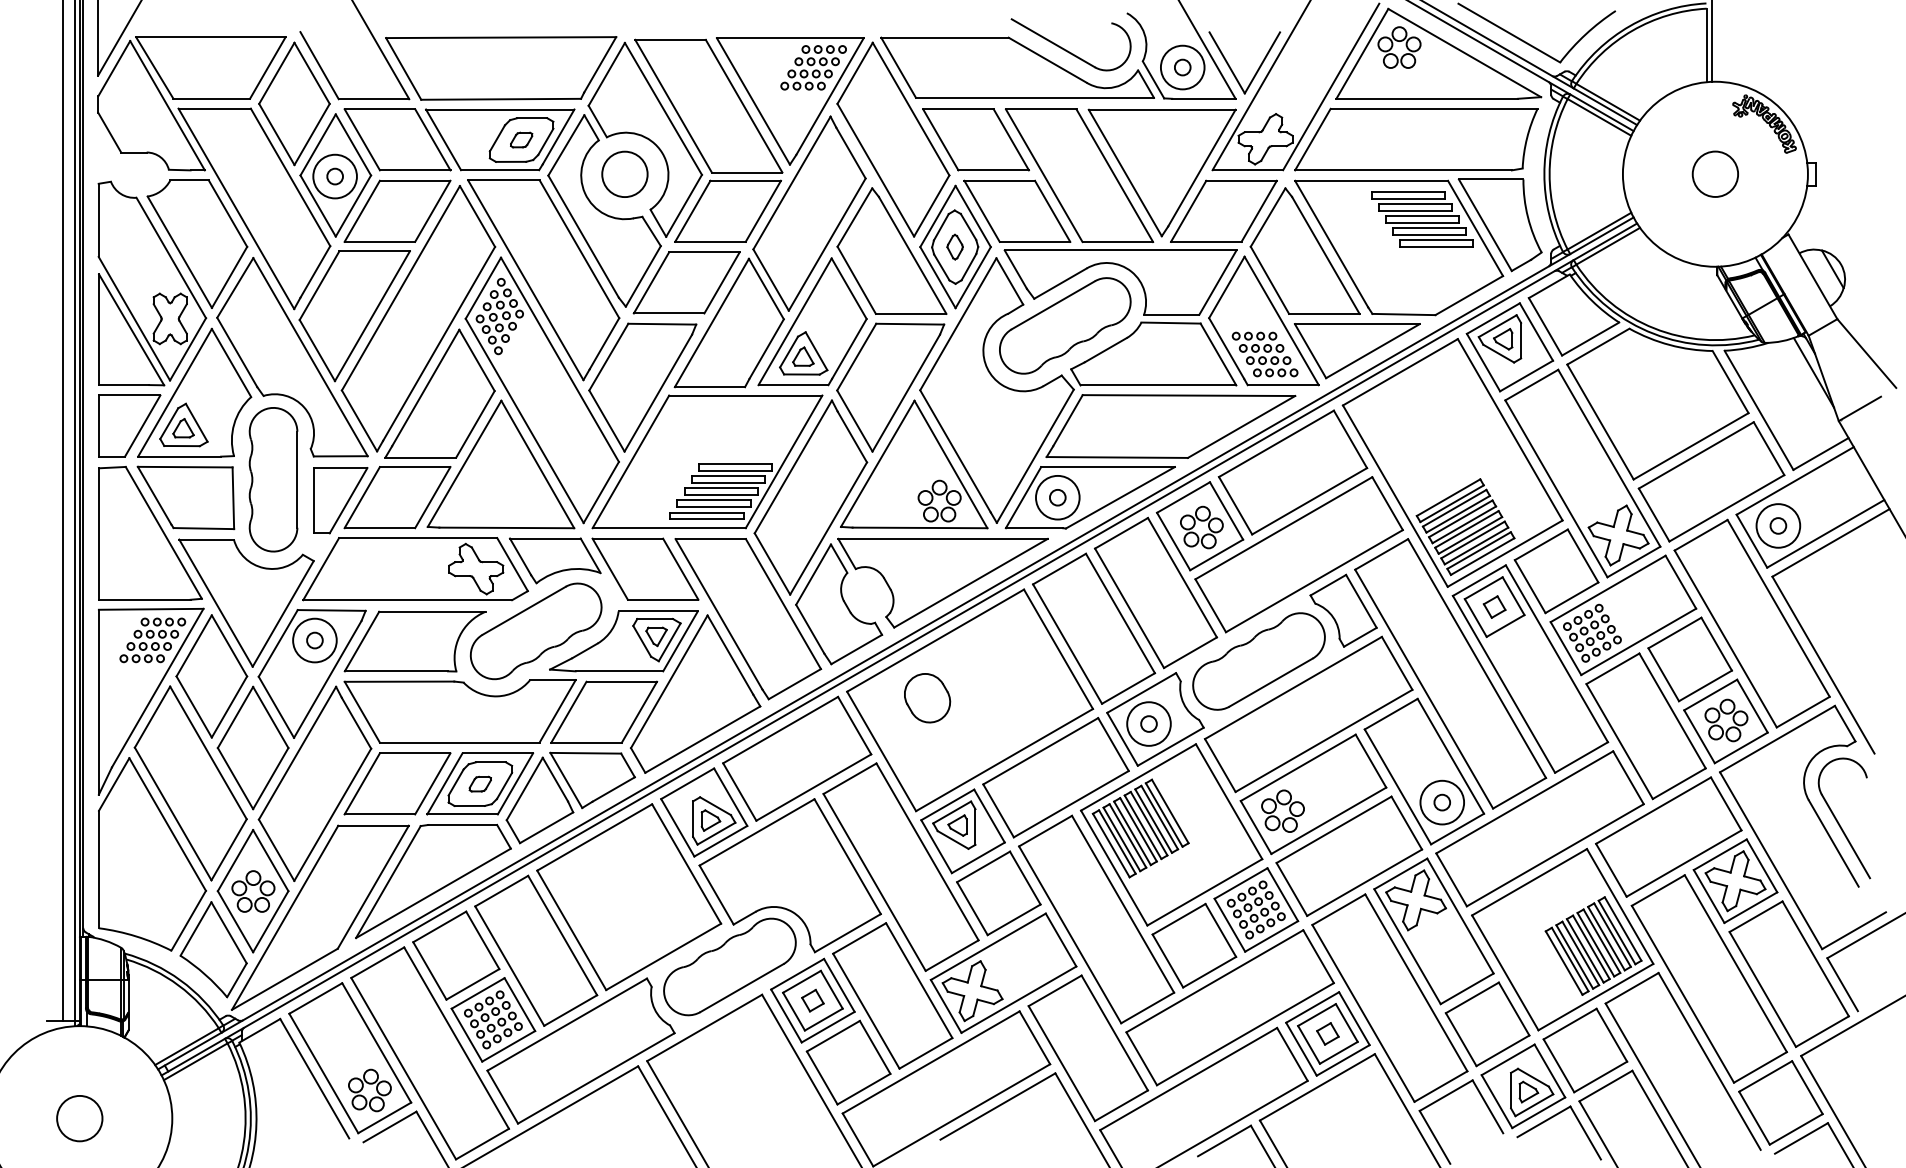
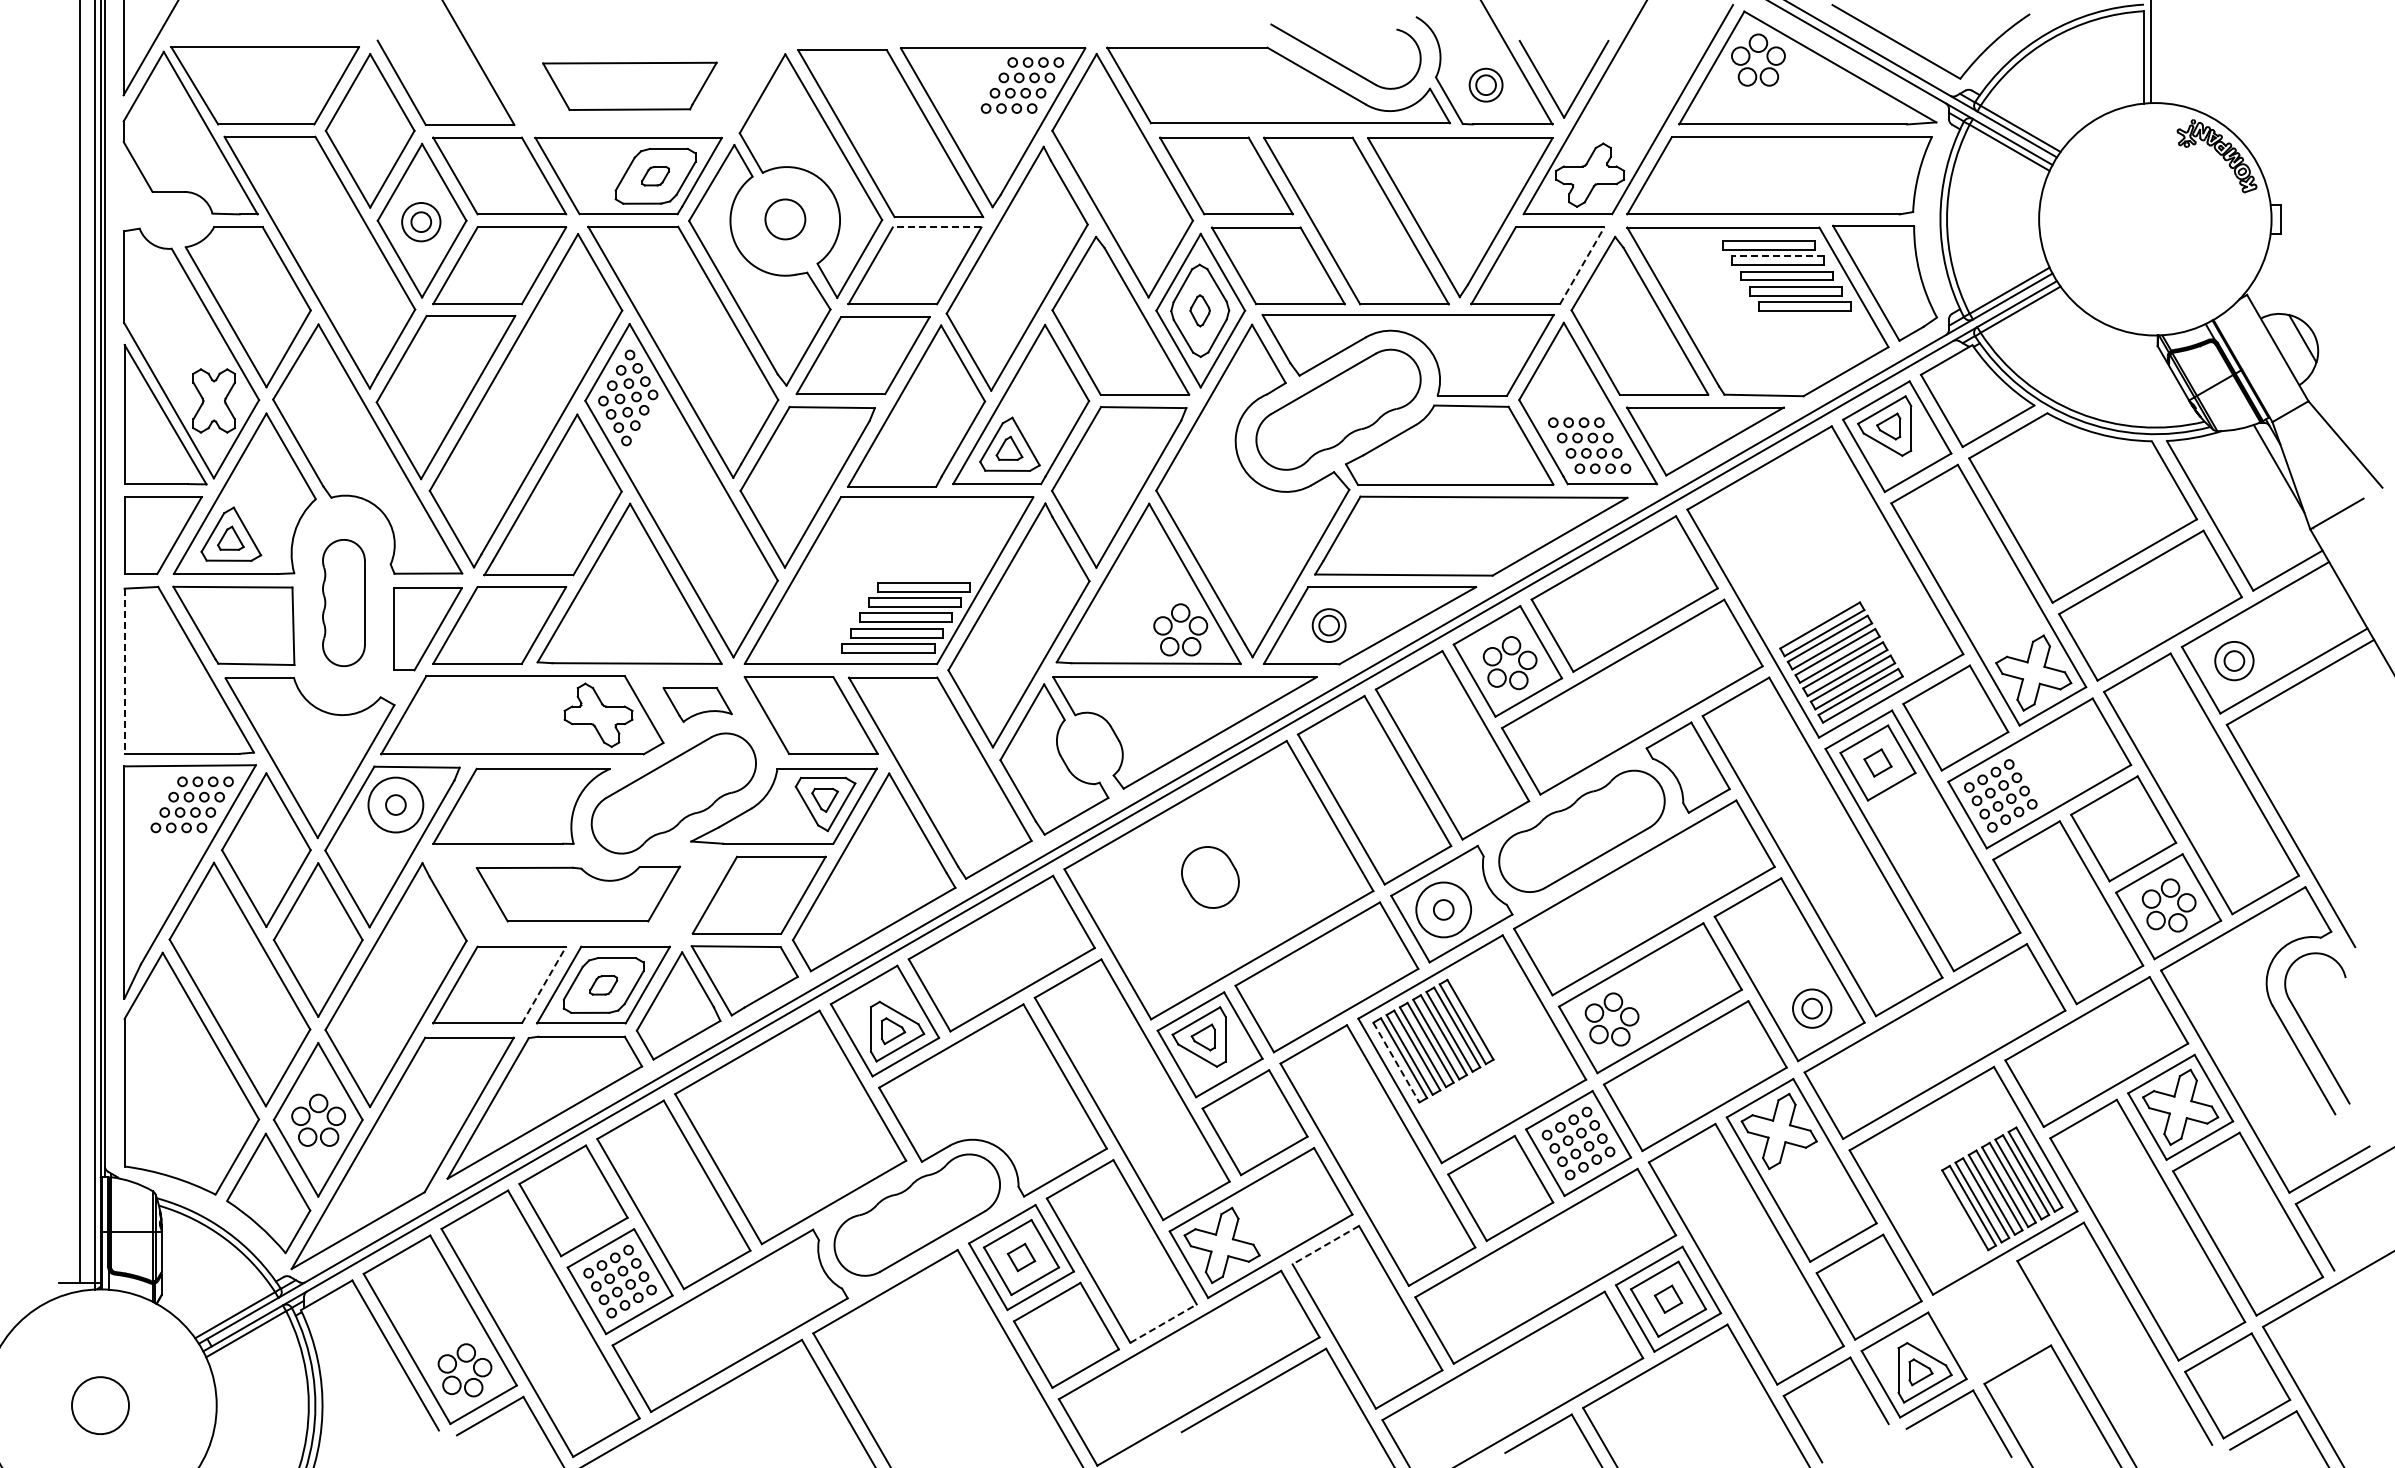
circle: (1182, 66) -> (1485, 84), size x0.6
part: (500, 68) -> (629, 86), size x0.6
circle: (1715, 173) -> (2155, 218), removed
circle: (625, 174) -> (785, 219), size x0.7
circle: (334, 176) -> (420, 221), size x0.7
line: (745, 180) -> (936, 227), solid -> dashed
line: (1414, 203) -> (1777, 256), solid -> dashed
line: (1259, 211) -> (1582, 265), solid -> dashed
part: (273, 479) -> (343, 602), size x0.7
circle: (1057, 497) -> (1328, 625), size x0.6
circle: (1778, 525) -> (2234, 660), size x0.7
line: (98, 534) -> (124, 671), solid -> dashed
part: (555, 560) -> (697, 704), size x0.6
part: (927, 698) -> (1210, 877), moved
part: (460, 710) -> (578, 893), size x0.7
line: (433, 783) -> (544, 984), solid -> dashed
circle: (1441, 802) -> (1811, 1008), size x0.7
line: (1111, 846) -> (1396, 1063), solid -> dashed
line: (1054, 991) -> (1325, 1245), solid -> dashed
part: (1585, 1050) -> (1991, 1319), removed
line: (925, 1053) -> (1163, 1323), solid -> dashed

